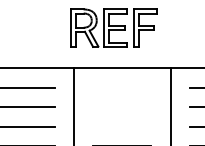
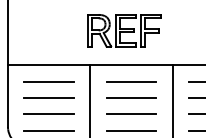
line: (122, 87) -> (131, 81), added
line: (122, 107) -> (131, 98), added
line: (122, 126) -> (131, 114), added

